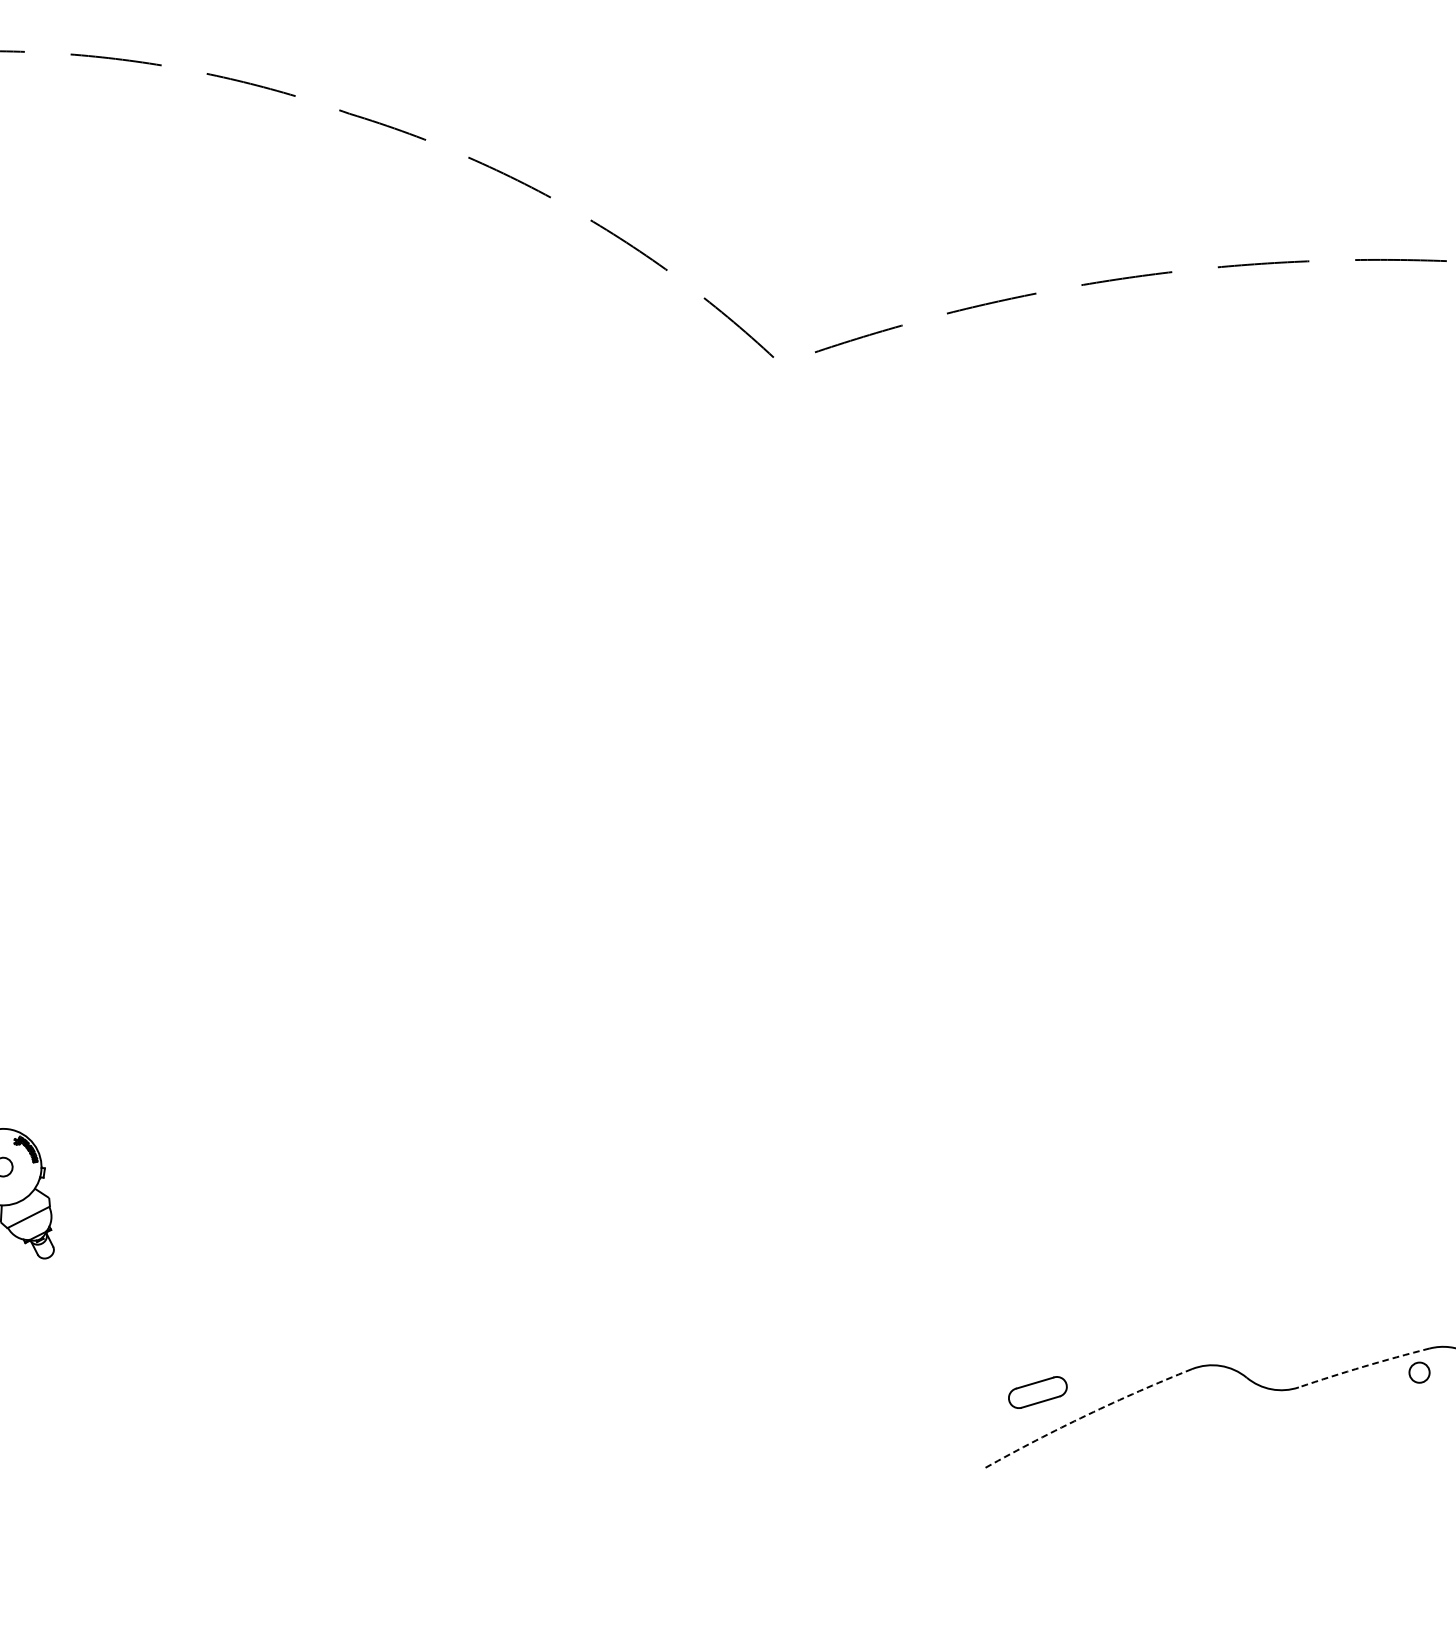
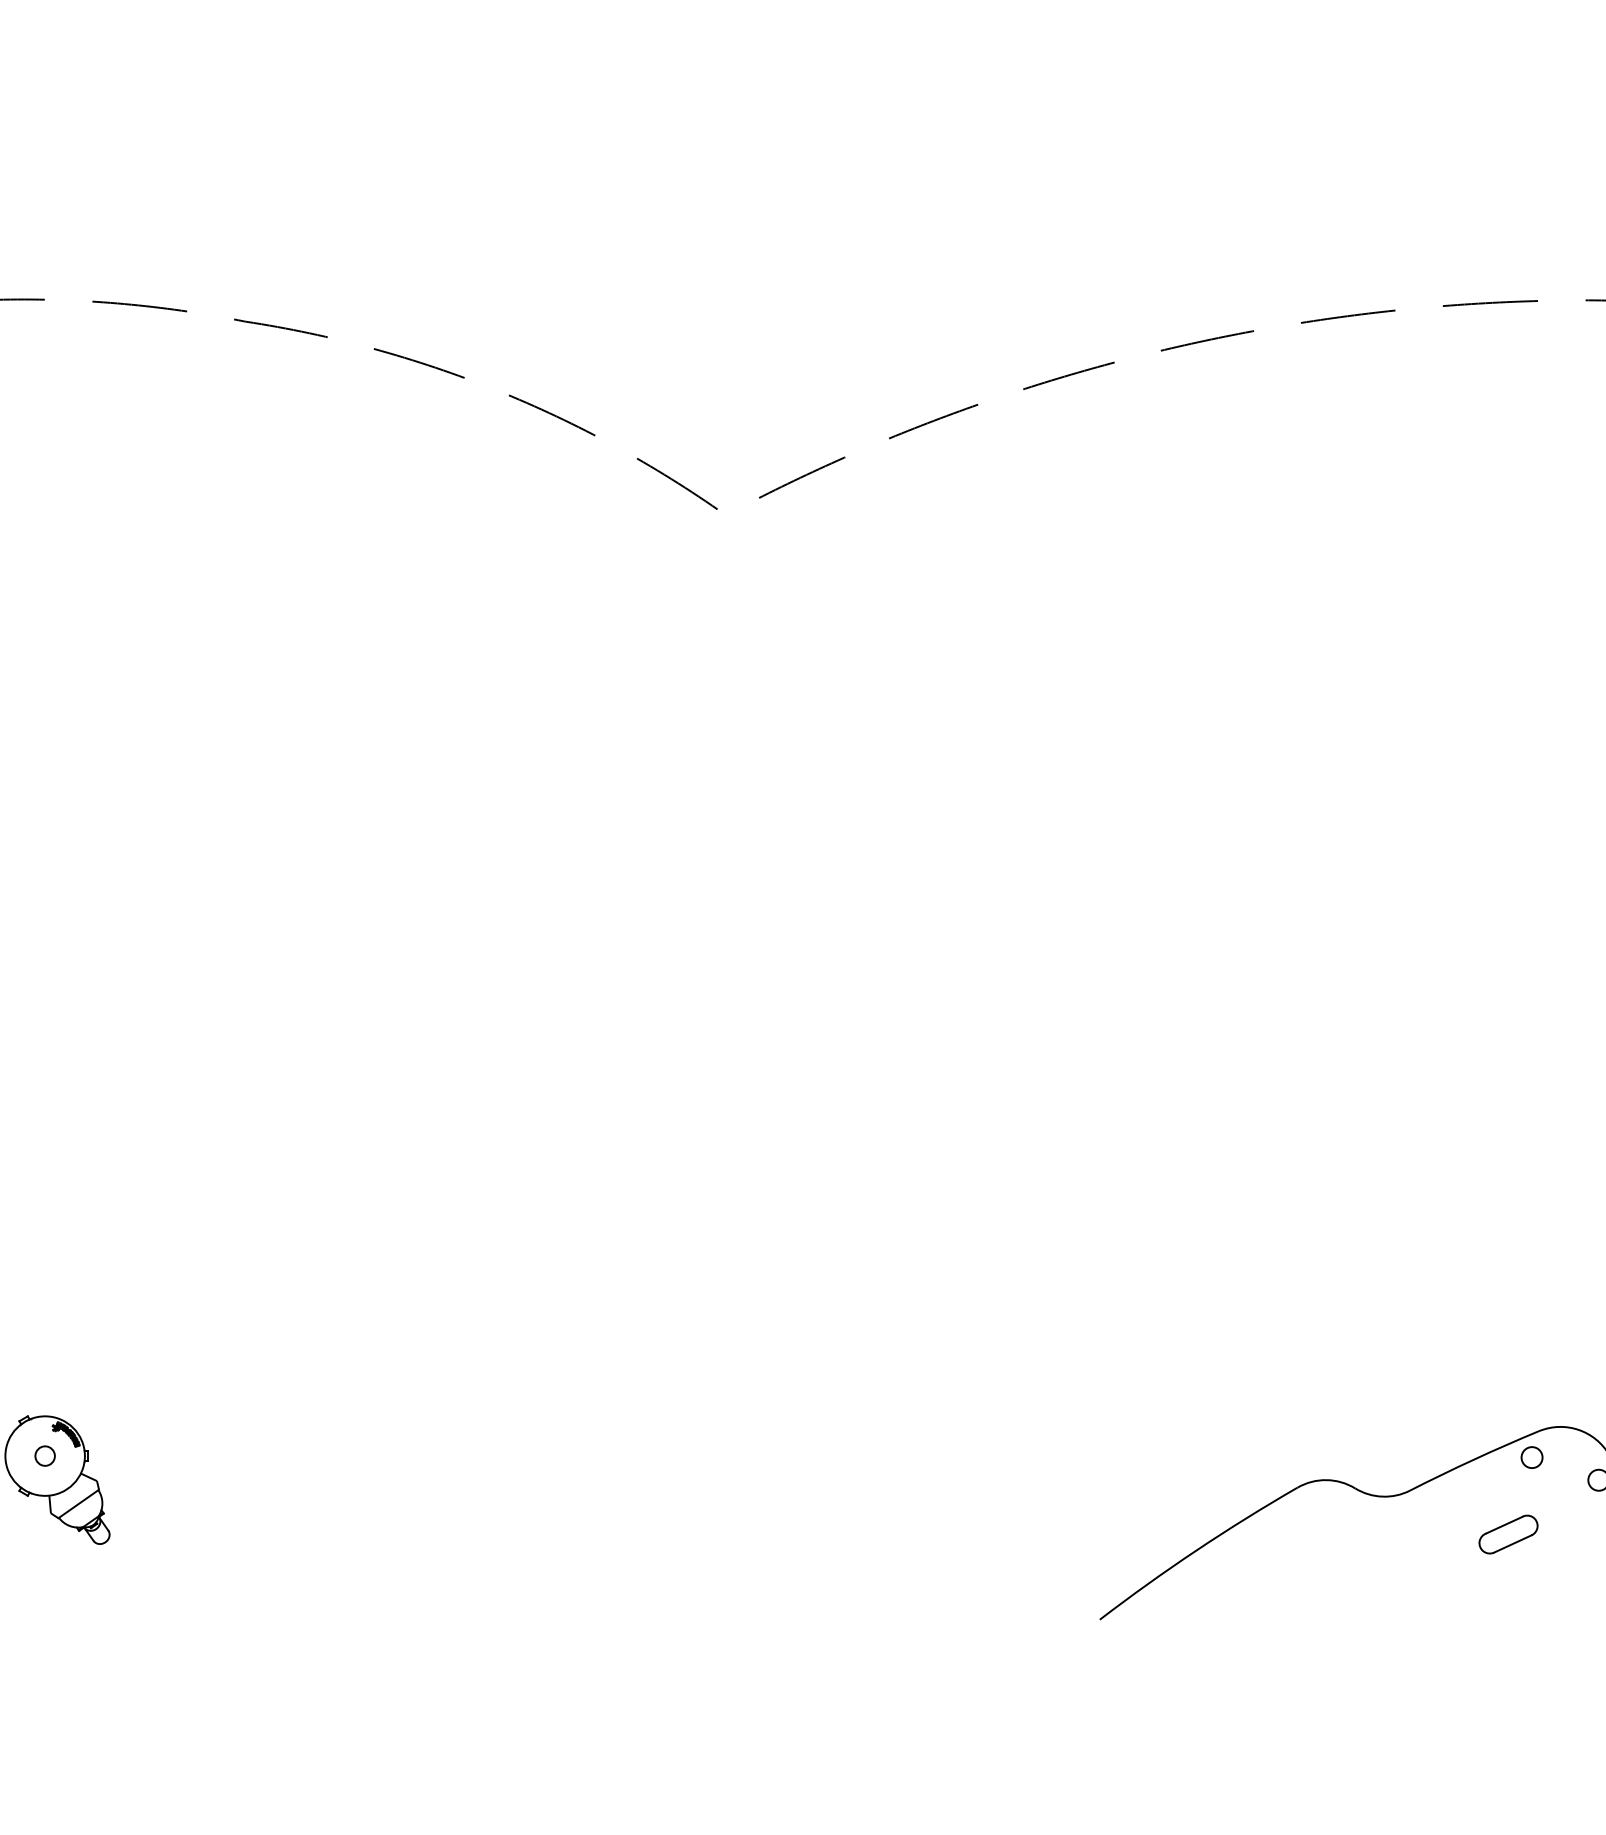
arc: (1364, 1366) -> (1474, 1459), dashed -> solid
part: (1037, 1392) -> (1508, 1534), moved
arc: (1087, 1415) -> (1196, 1550), dashed -> solid

